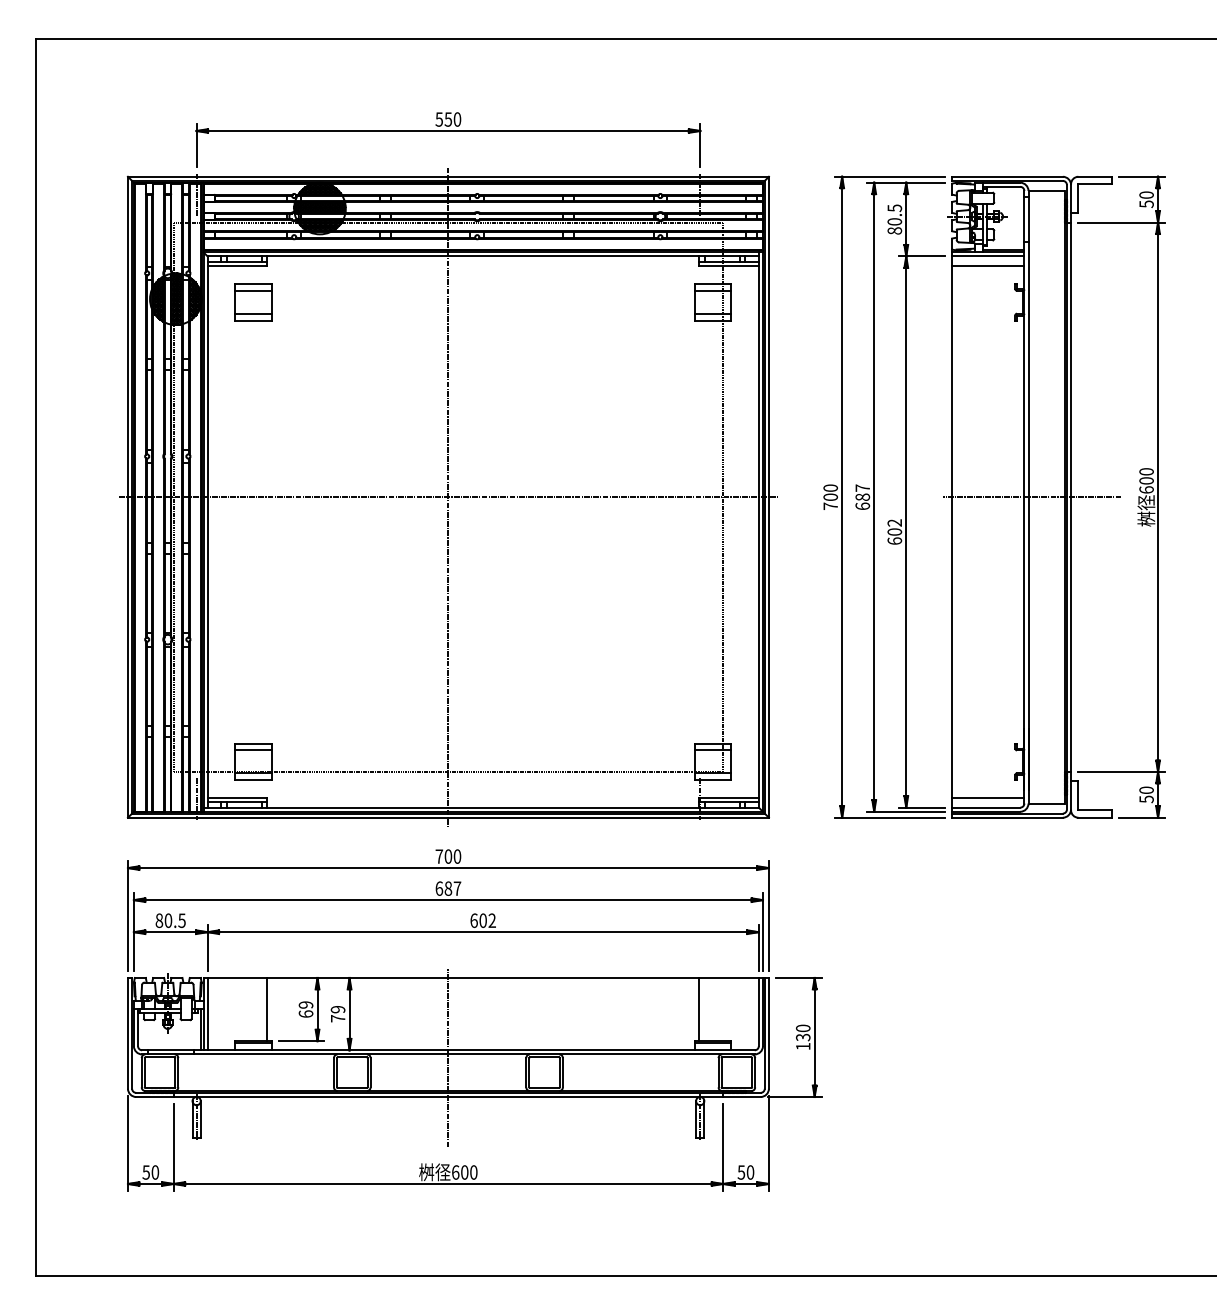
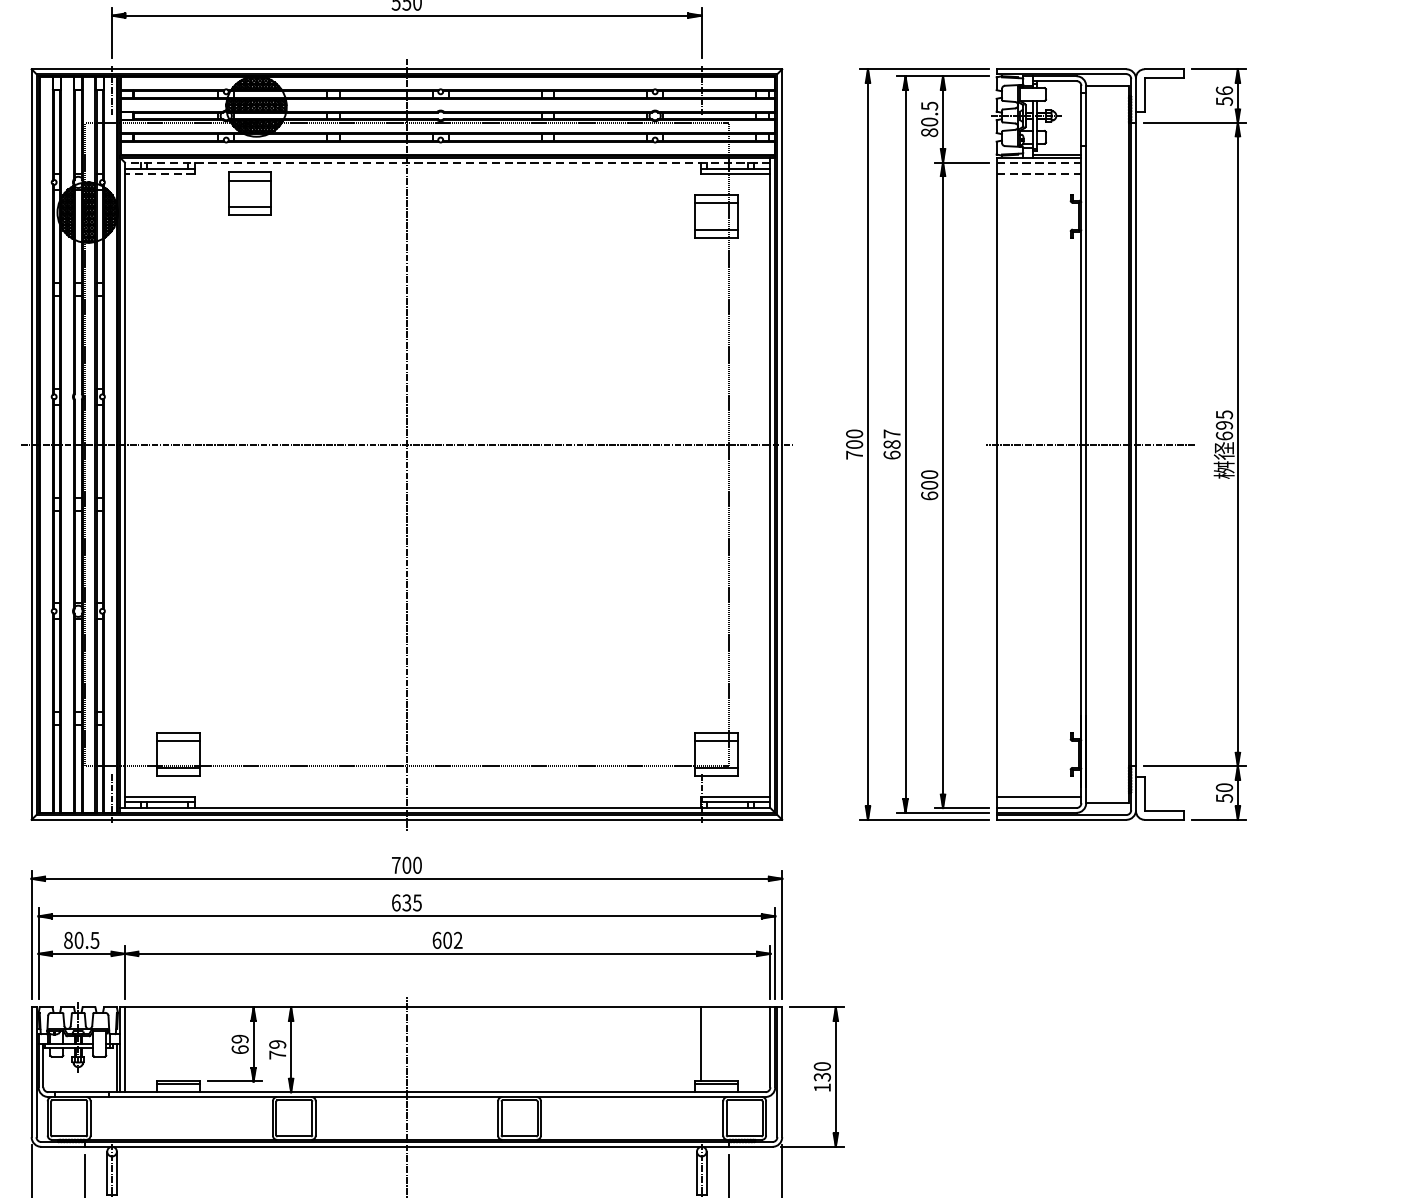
text: (1146, 194) -> (1224, 90), 50 -> 56
line: (483, 256) -> (447, 162), solid -> dashed
line: (988, 256) -> (1039, 162), solid -> dashed
line: (237, 266) -> (159, 174), solid -> dashed
line: (988, 266) -> (1039, 174), solid -> dashed
part: (253, 302) -> (250, 194), moved
text: (1146, 476) -> (1224, 420), 600 -> 695
text: (894, 522) -> (929, 474), 602 -> 600
text: (452, 888) -> (411, 902), 687 -> 635
line: (267, 1009) -> (195, 1044), removed

